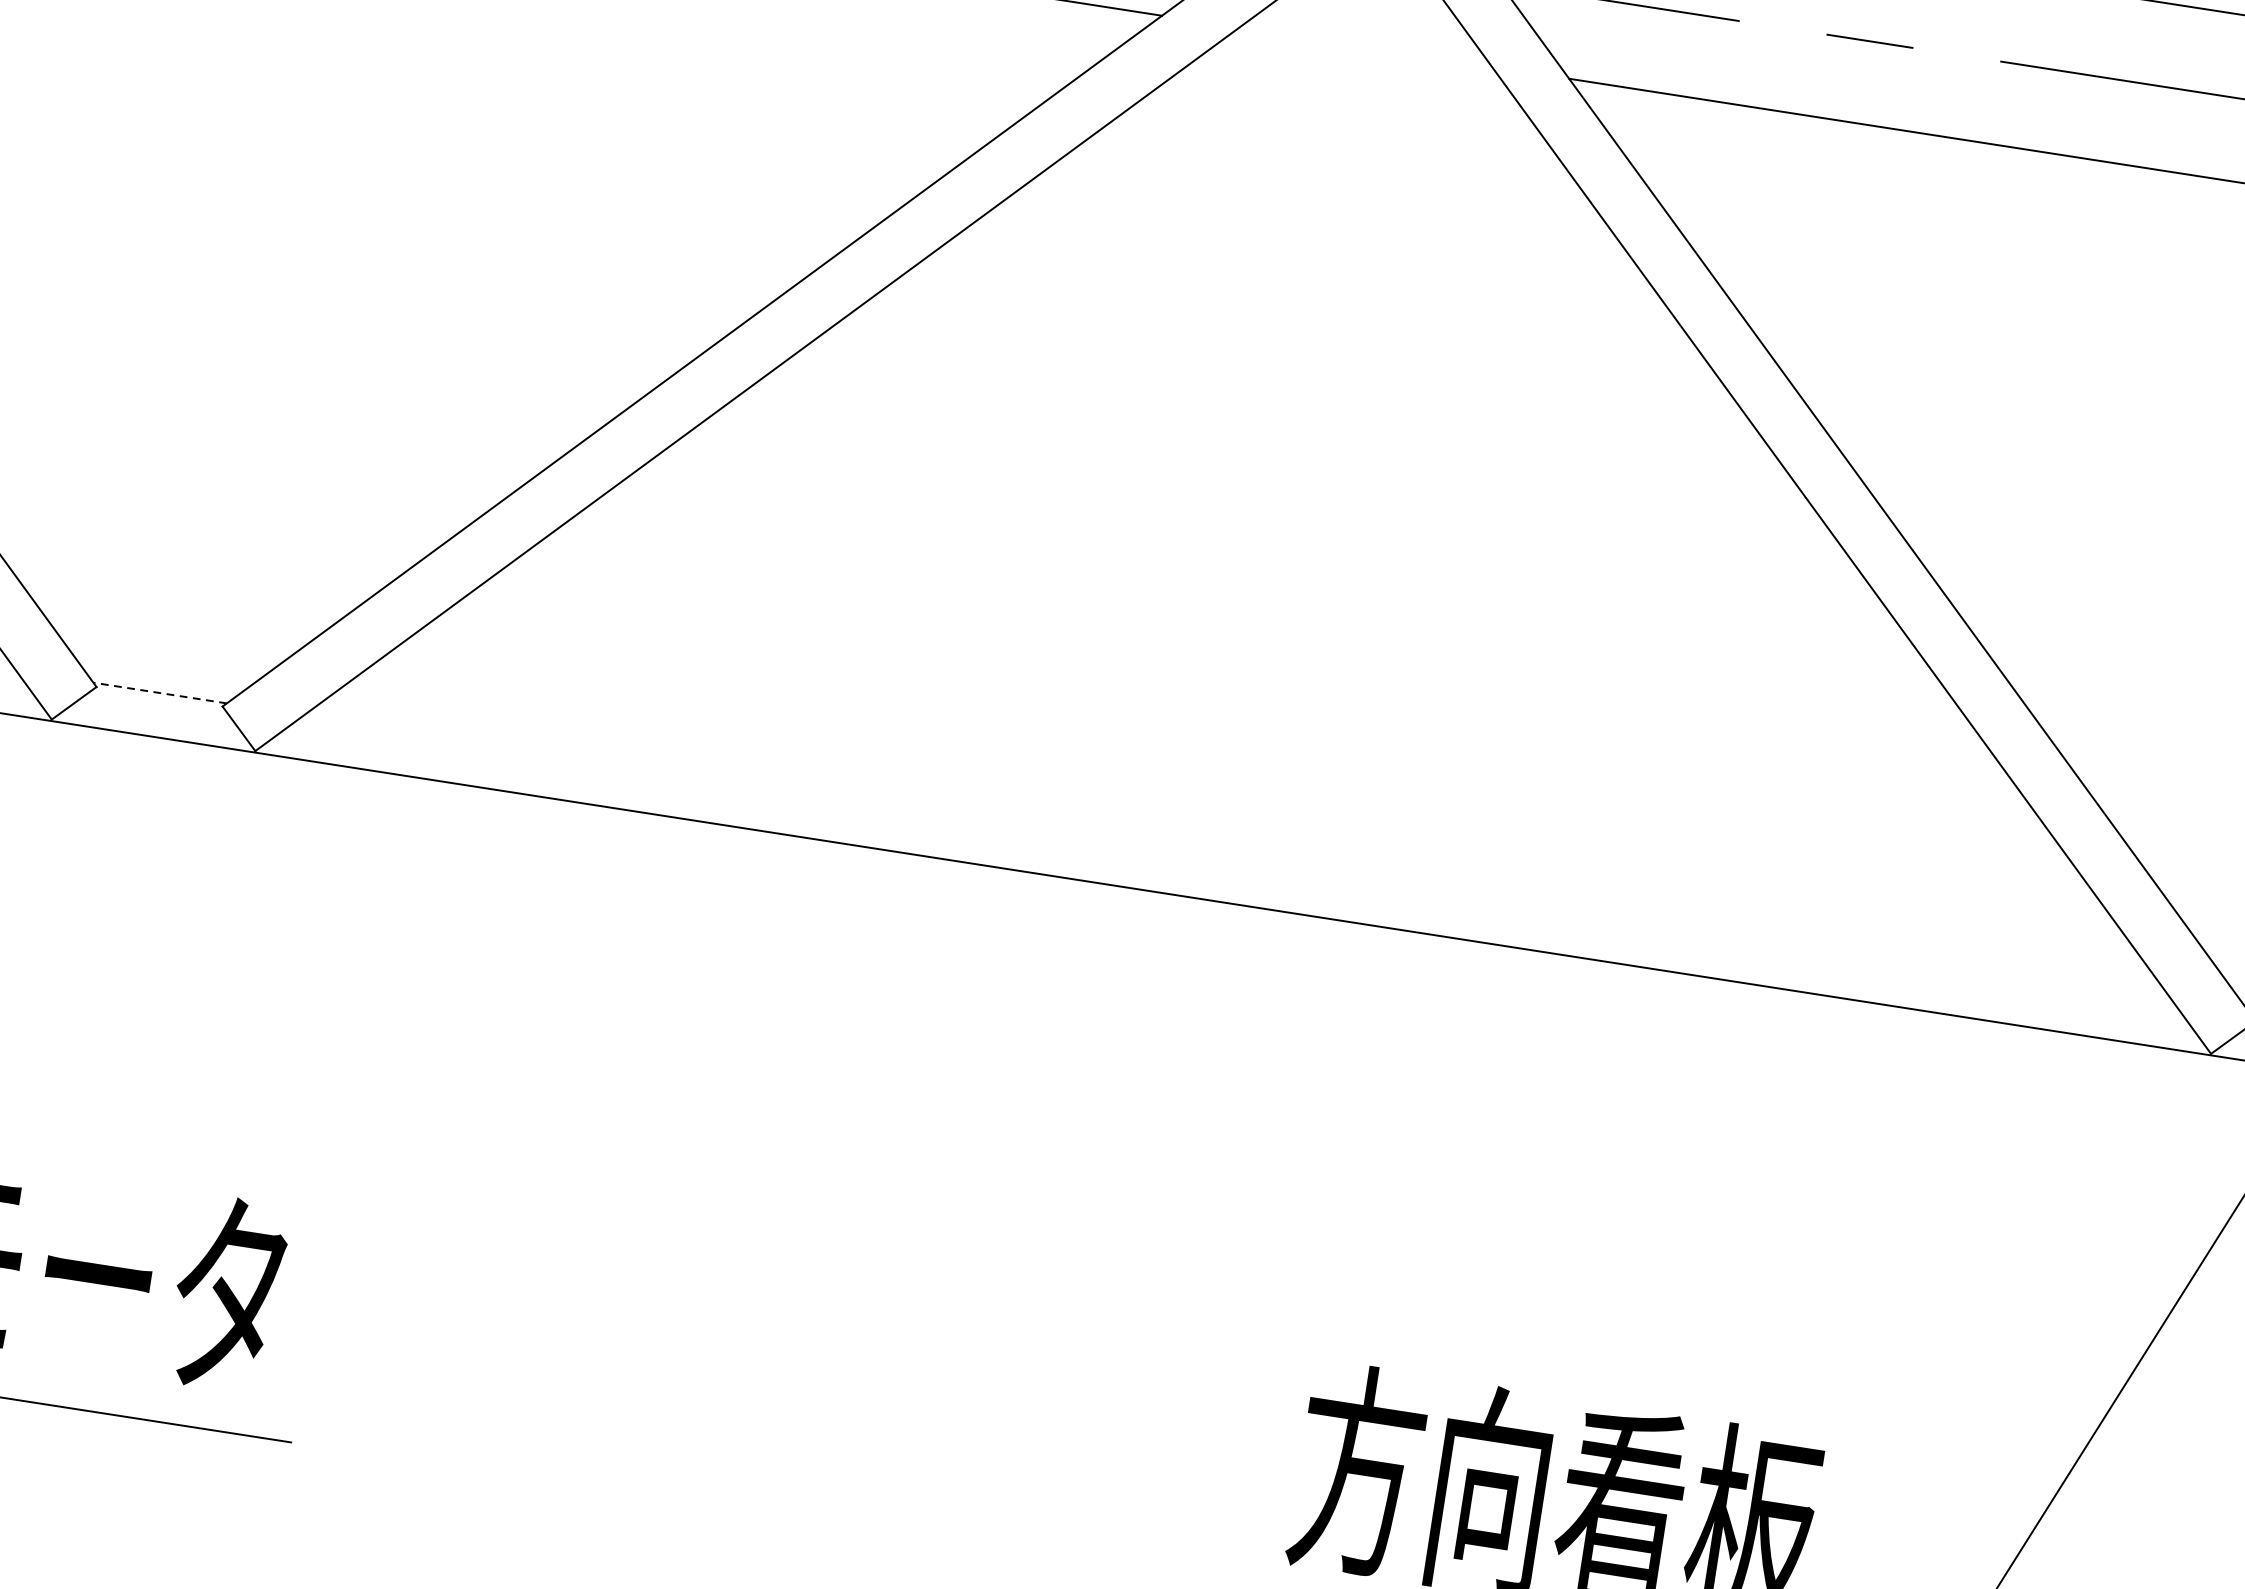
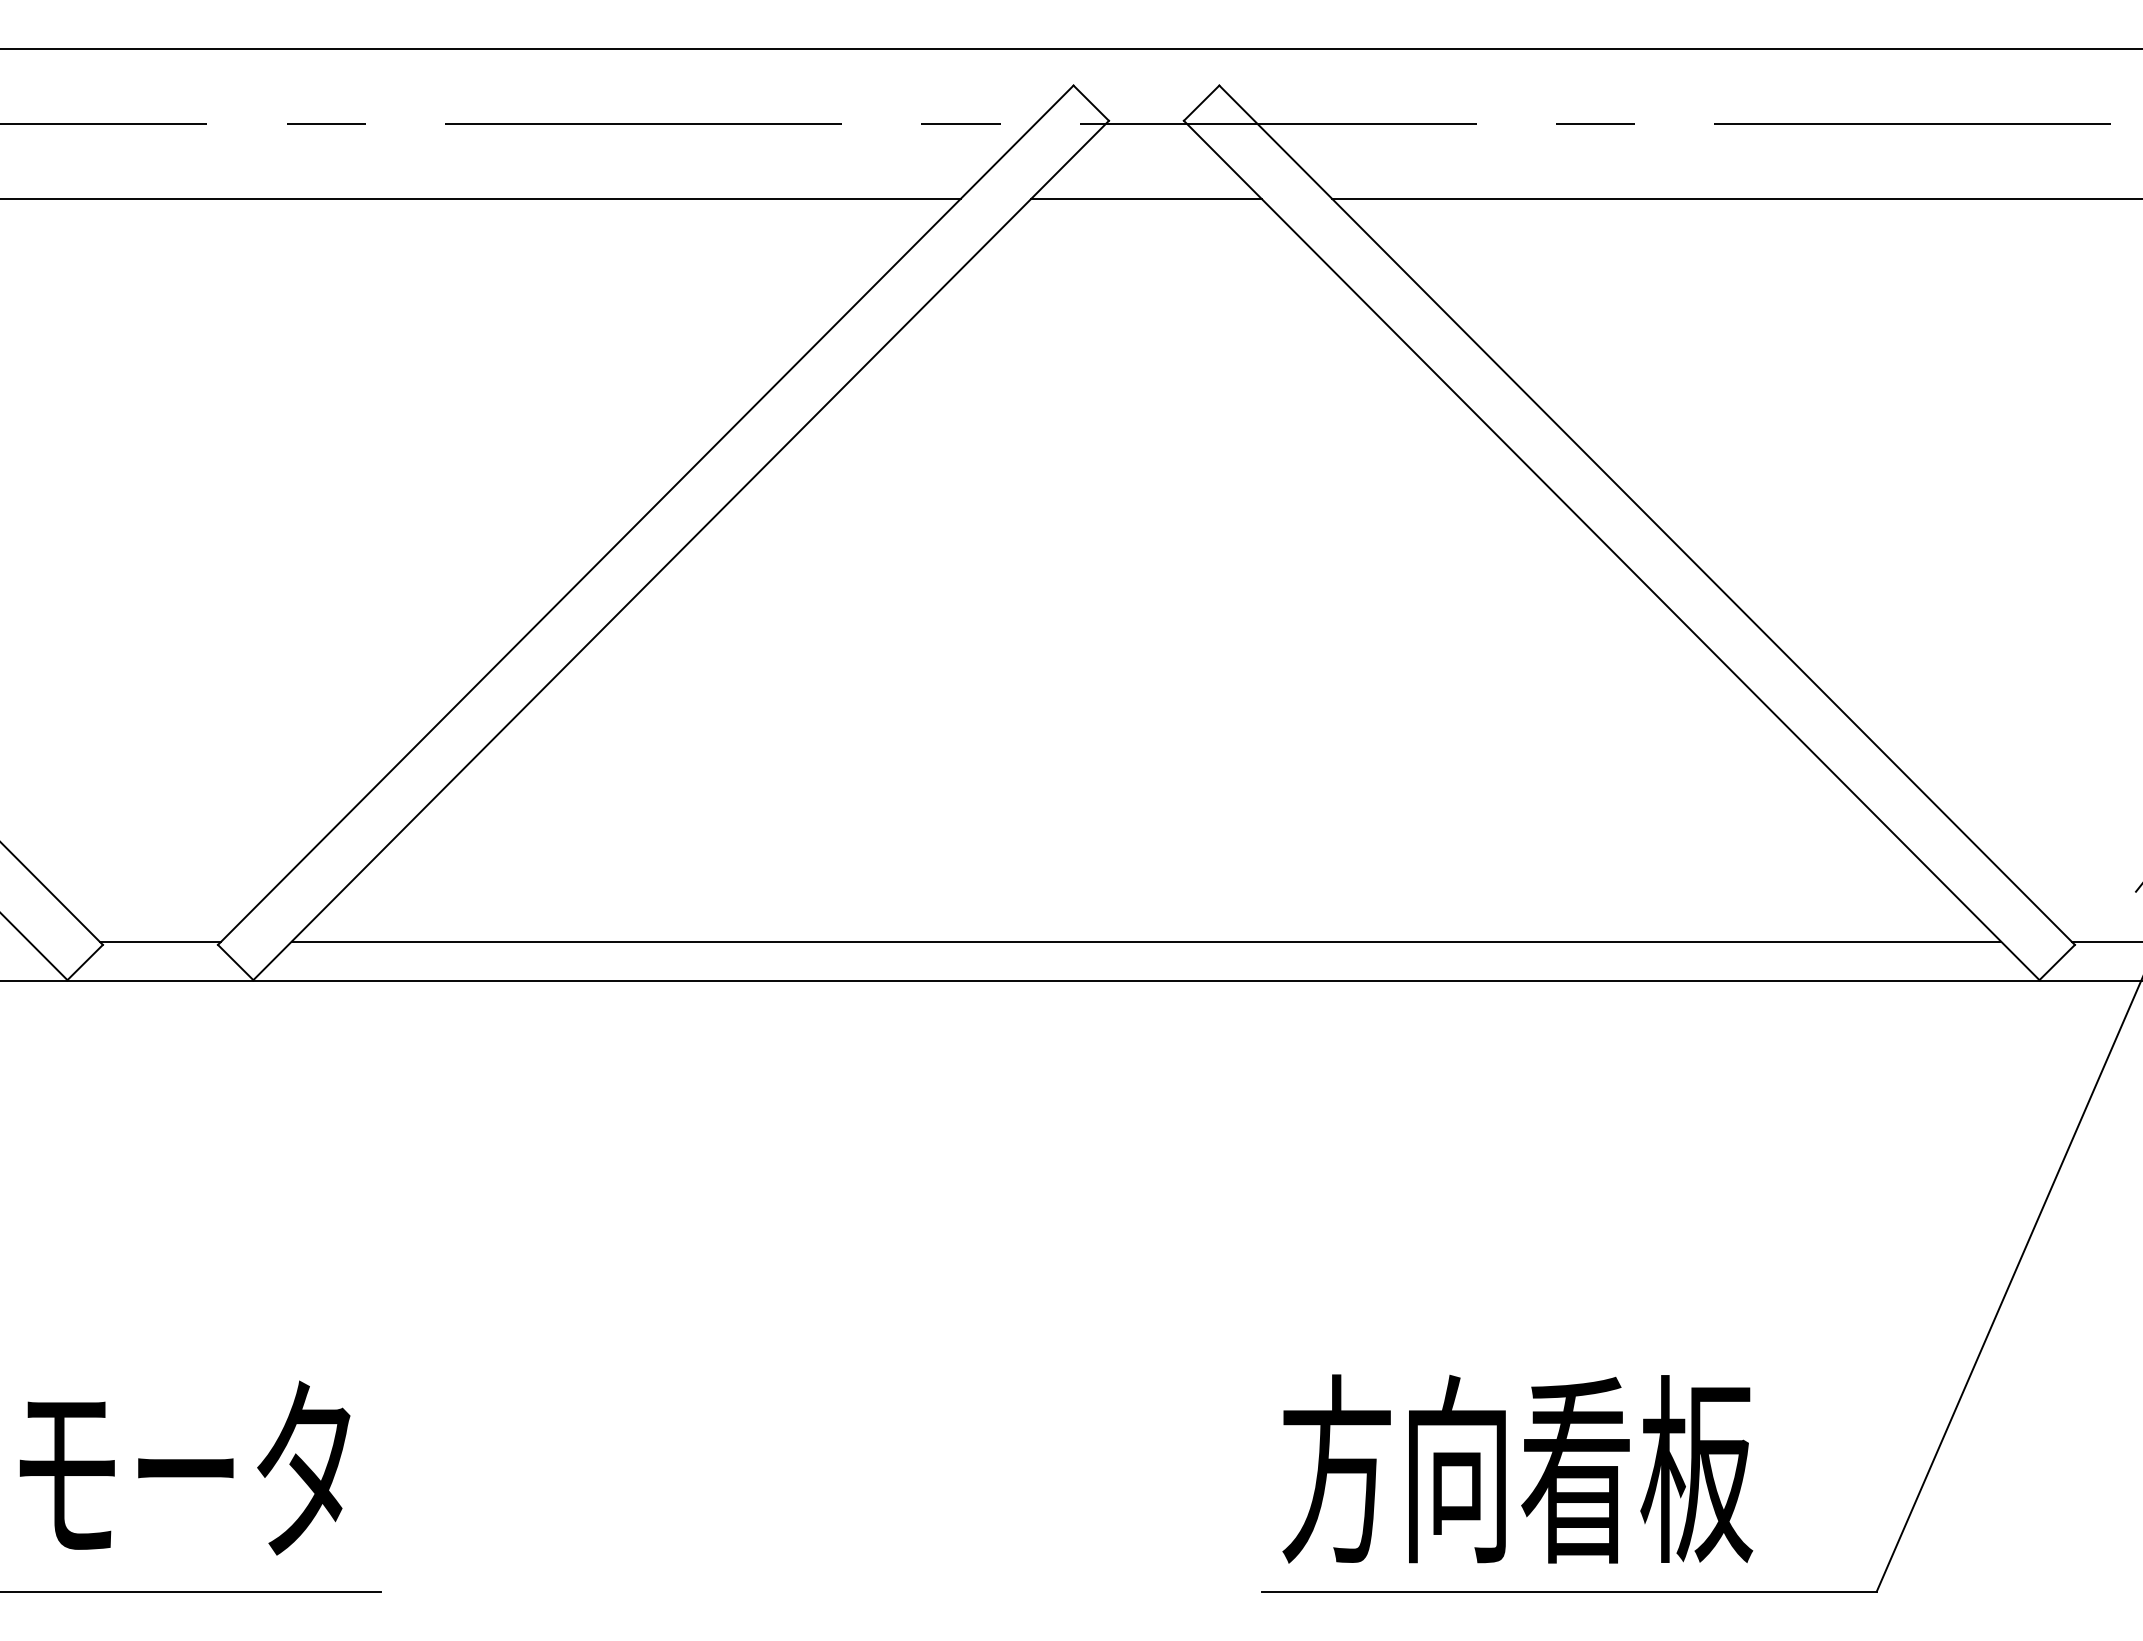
line: (1365, 47) -> (1146, 199), added
line: (160, 693) -> (160, 941), dashed -> solid
line: (1239, 860) -> (1146, 941), added

